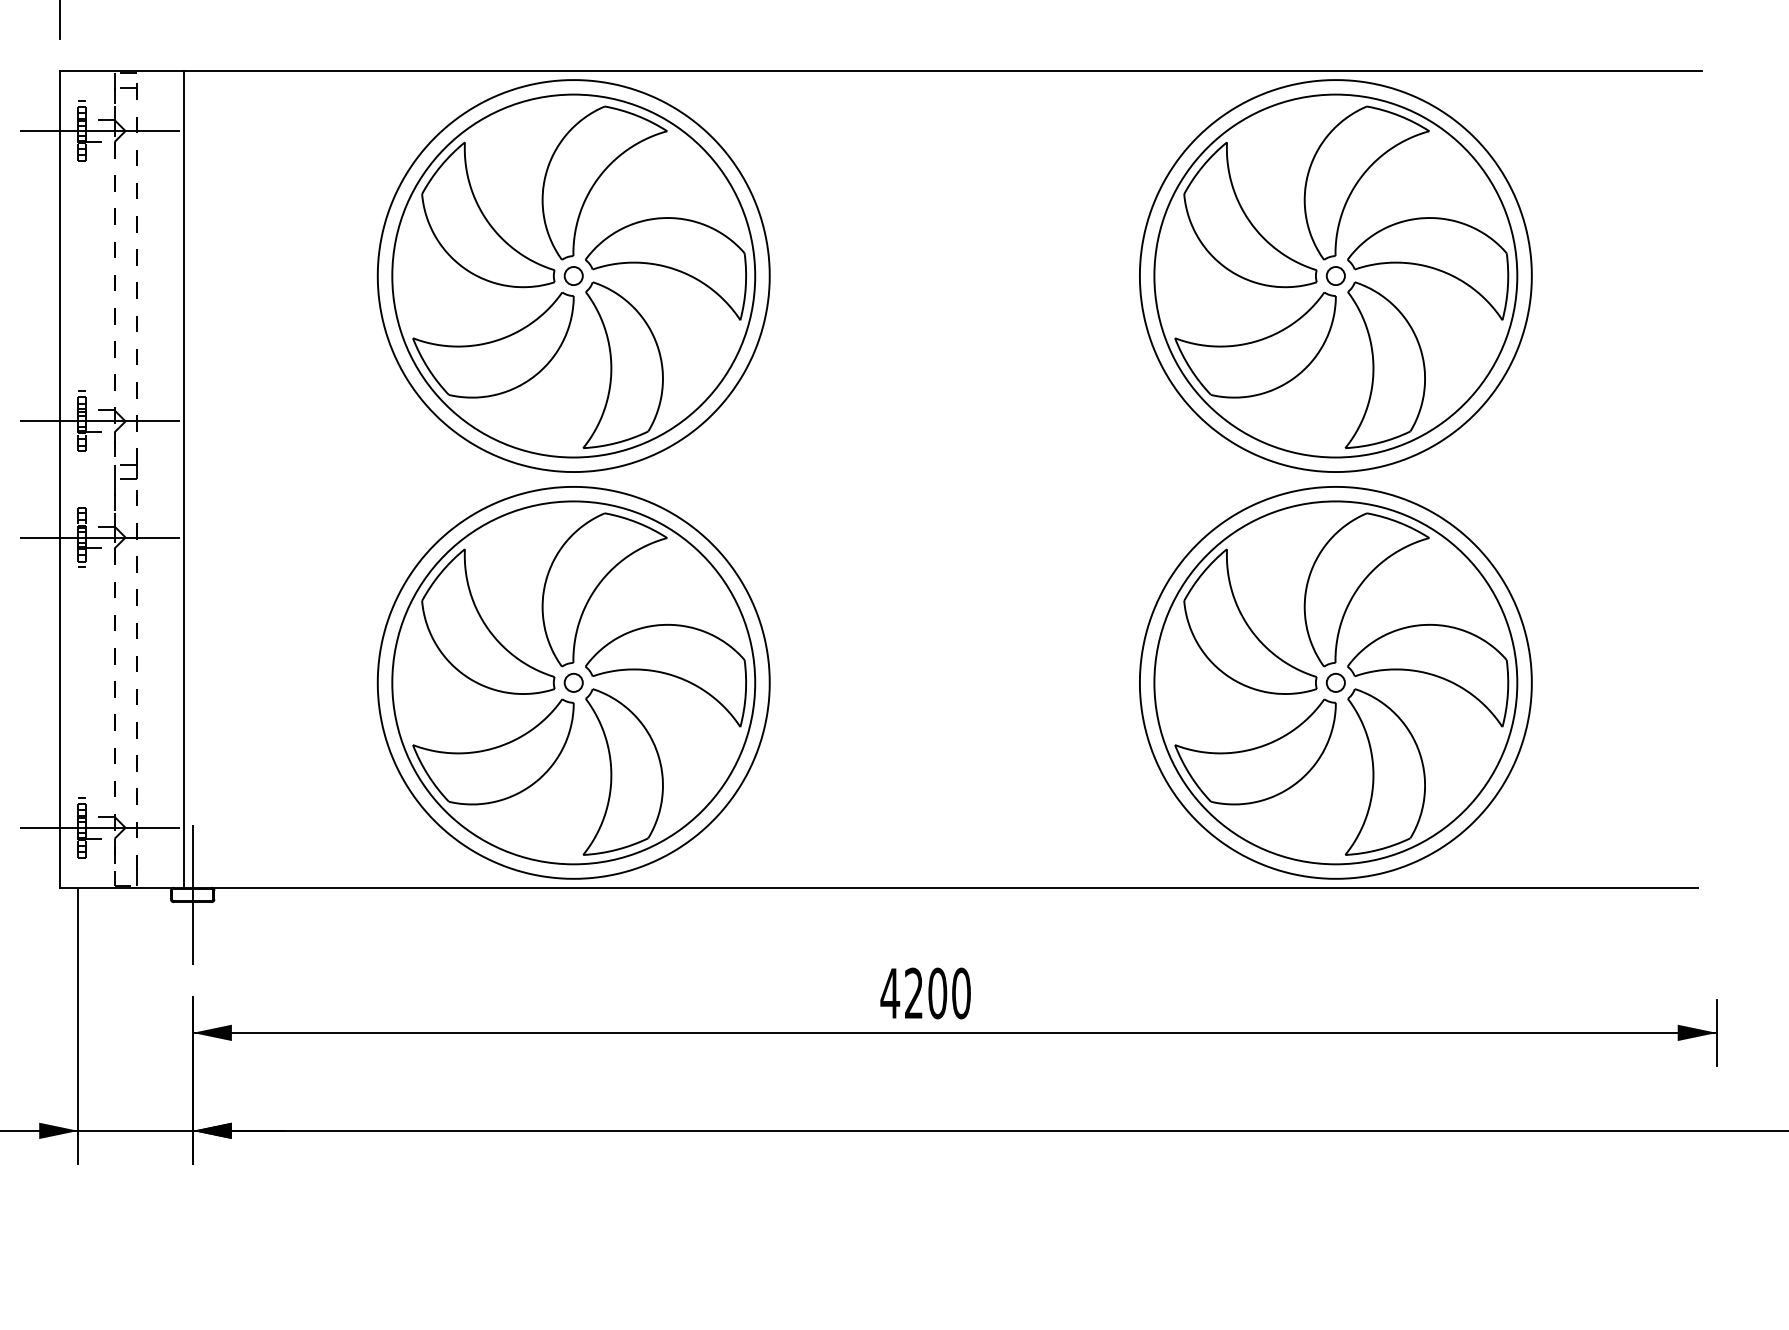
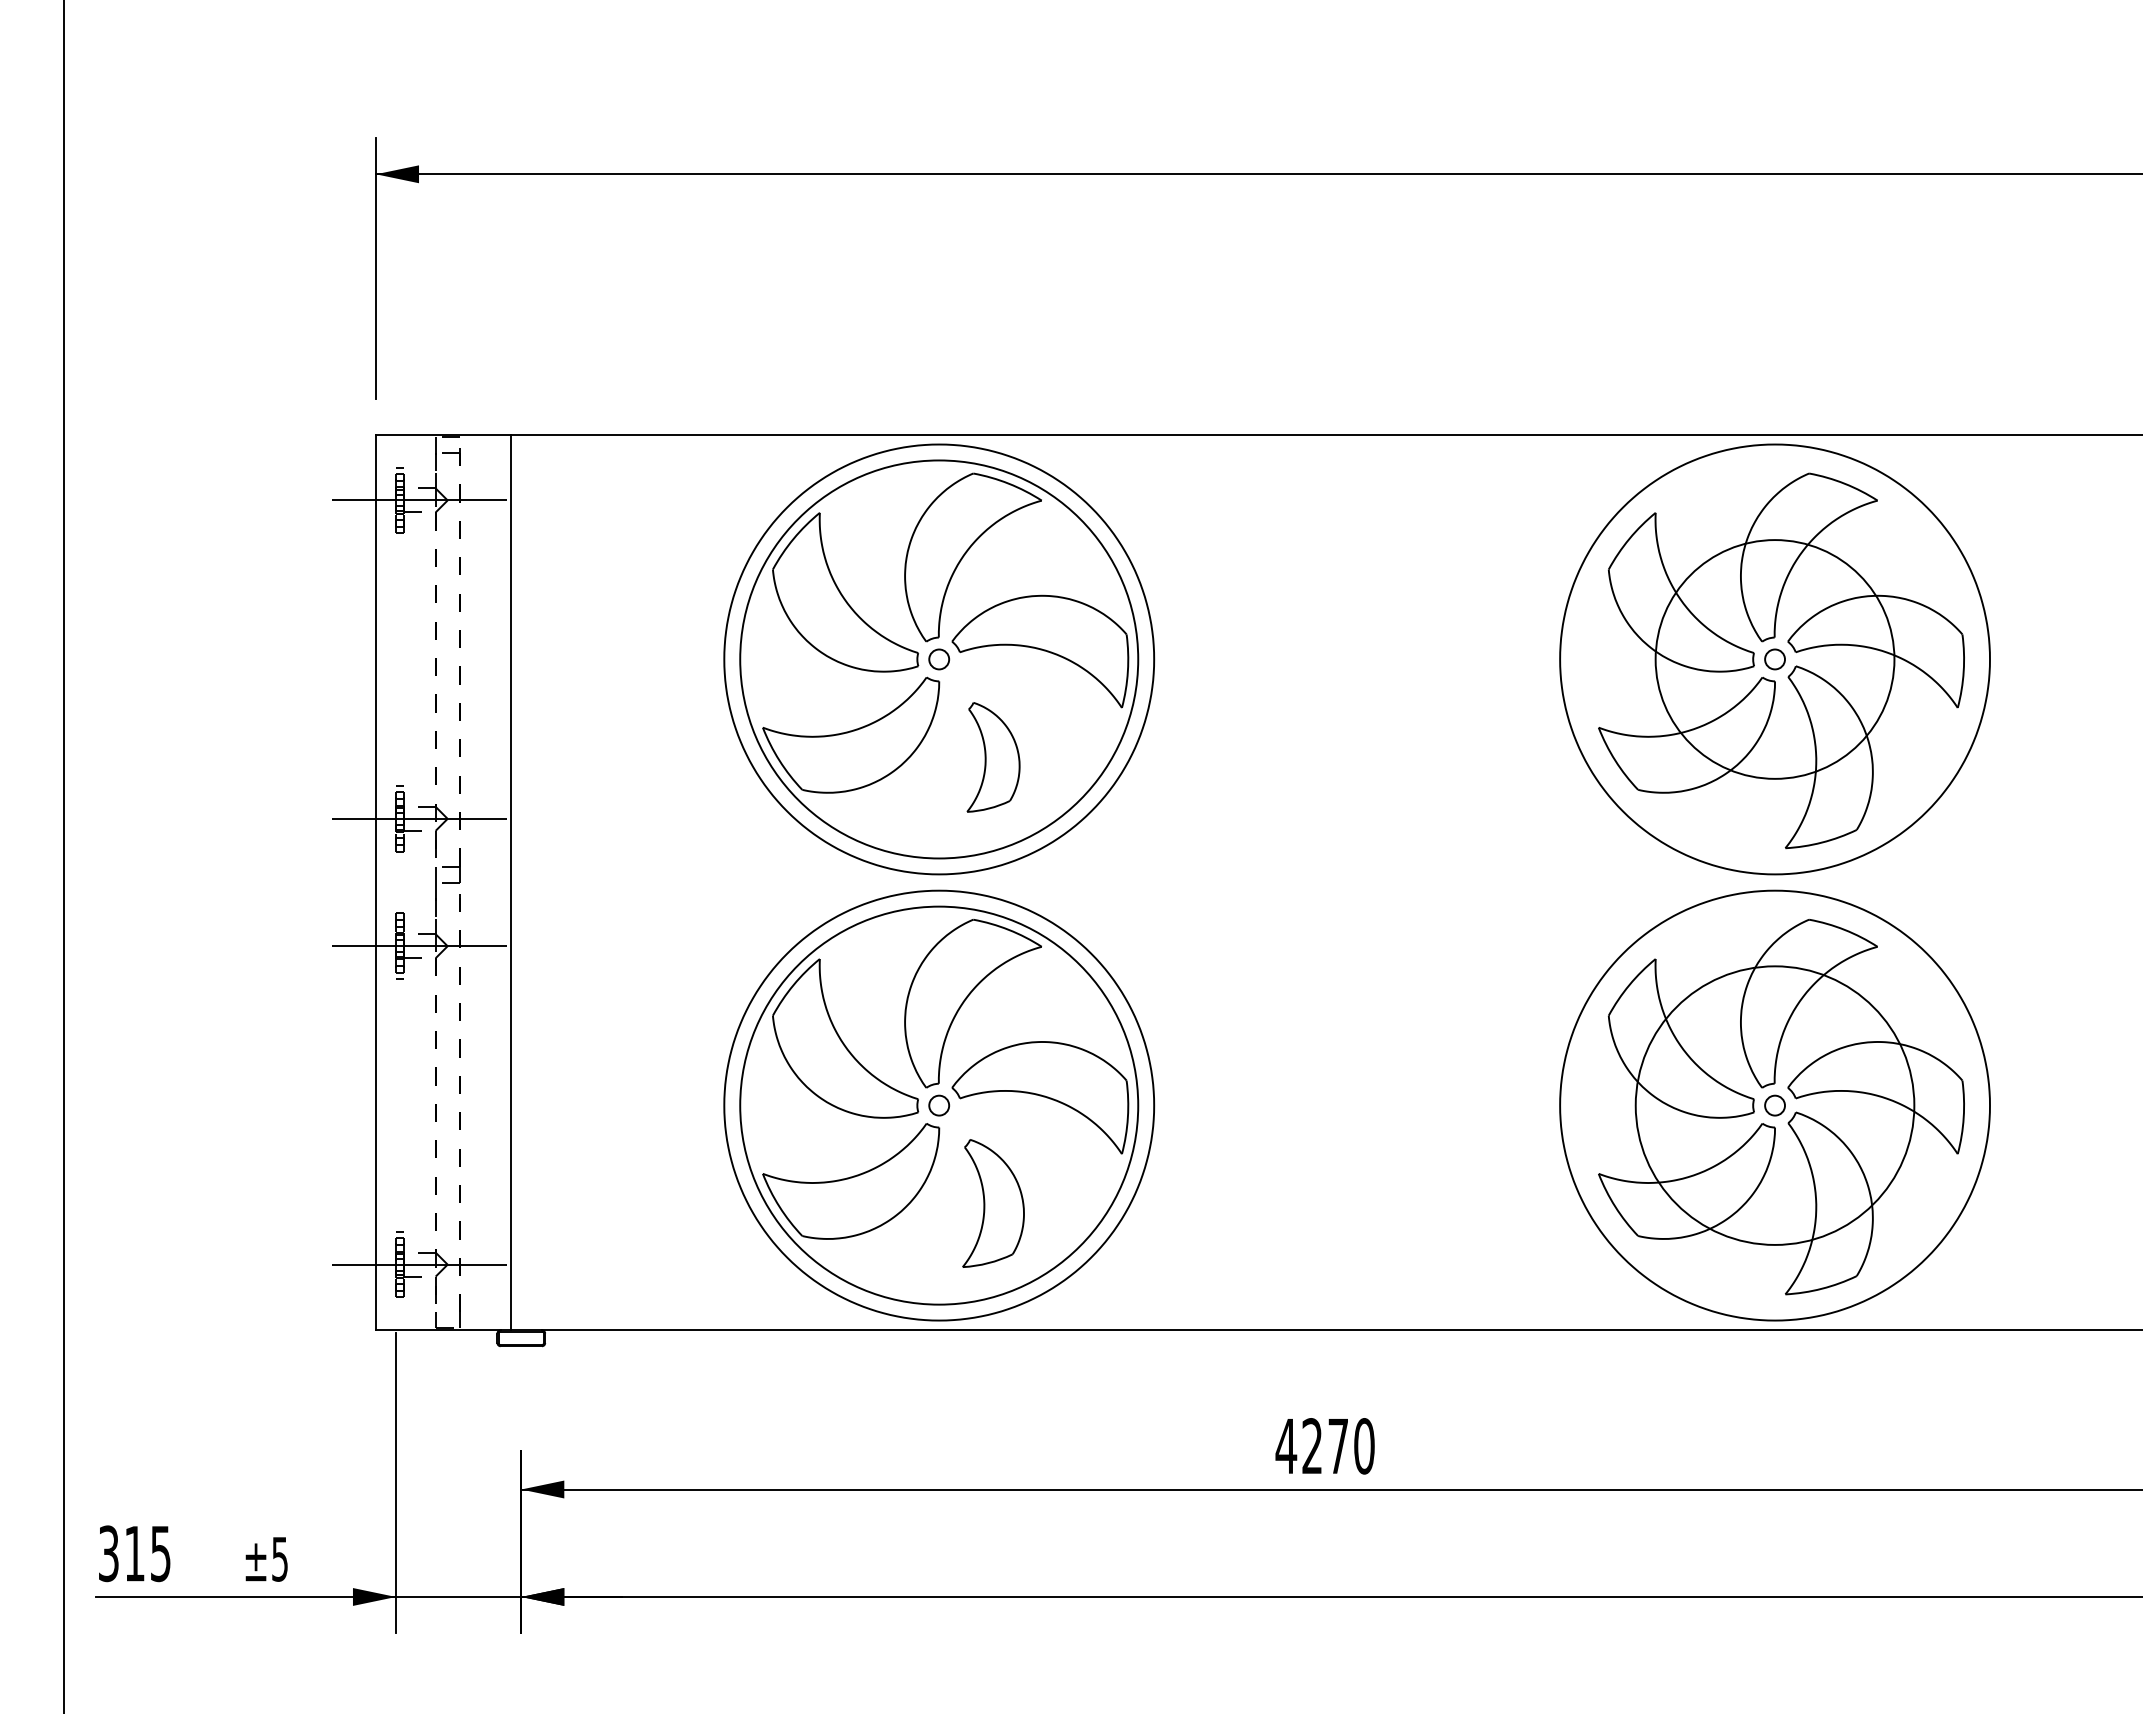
circle: (1336, 276) -> (1775, 659), size x0.6
part: (623, 365) -> (993, 757), size x0.6
circle: (1336, 682) -> (1775, 1105), size x0.7
part: (623, 772) -> (993, 1203), size x0.7
line: (192, 894) -> (521, 1337), removed
text: (937, 993) -> (1338, 1446), 4200 -> 4270

